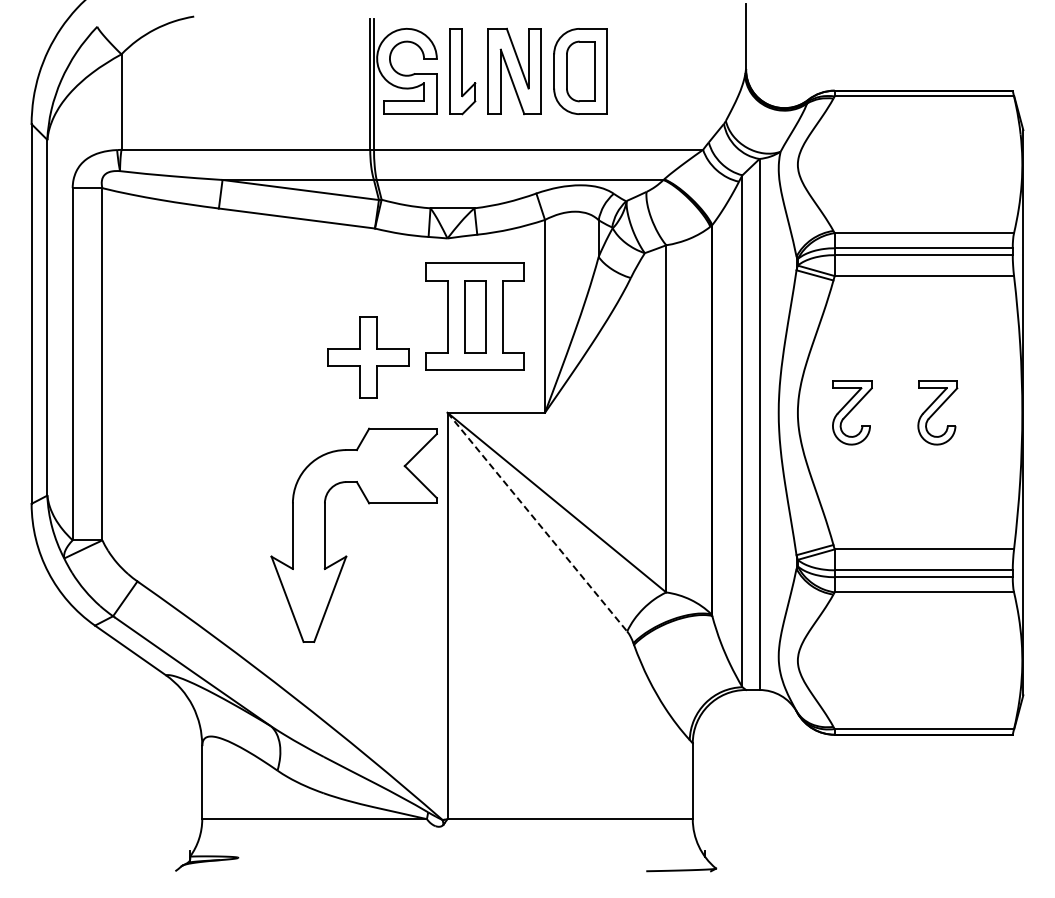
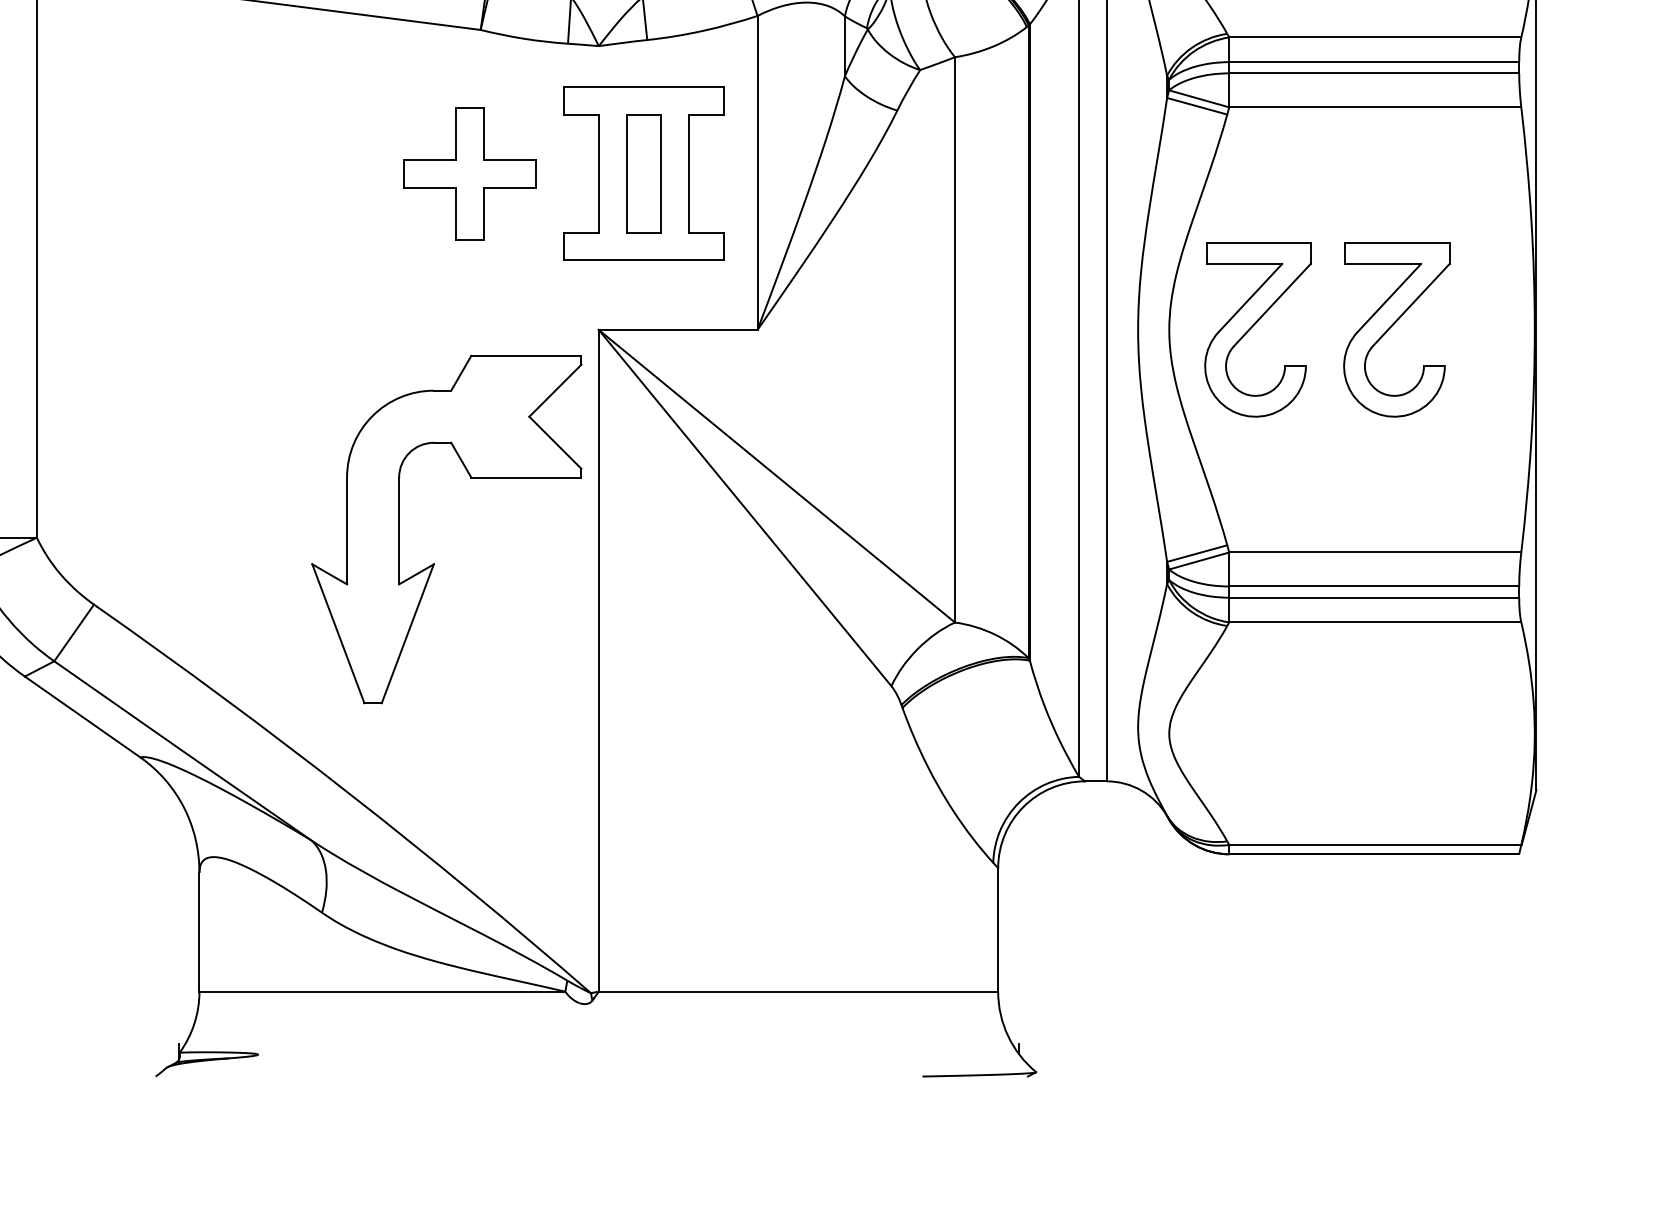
part: (368, 357) -> (470, 173), moved
part: (852, 412) -> (1258, 329), size x1.67
part: (937, 412) -> (1396, 329), size x1.67
line: (537, 522) -> (745, 508), dashed -> solid

